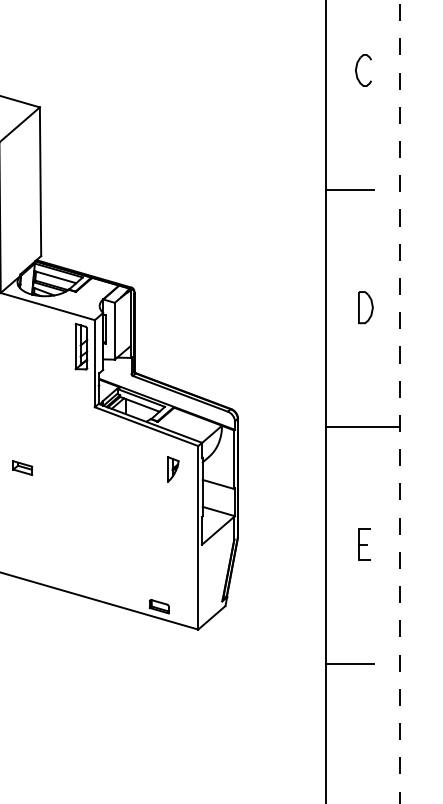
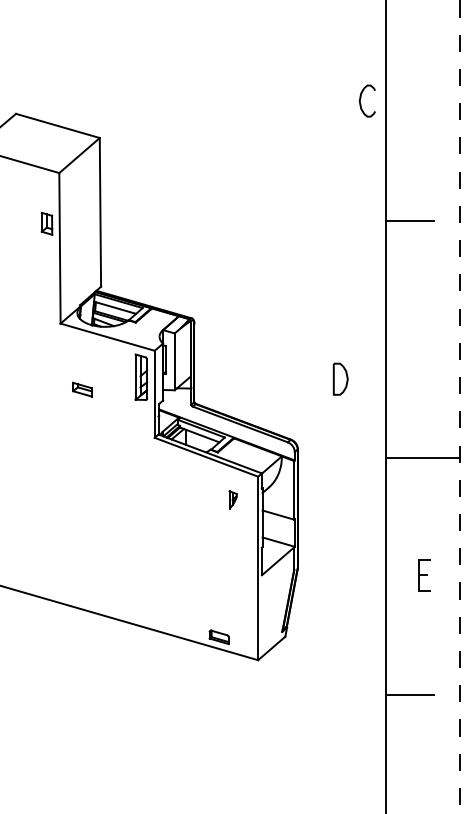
part: (362, 69) -> (366, 100), moved
part: (365, 306) -> (340, 378), moved
part: (22, 467) -> (82, 389), moved
part: (173, 468) -> (233, 499), size x0.7

